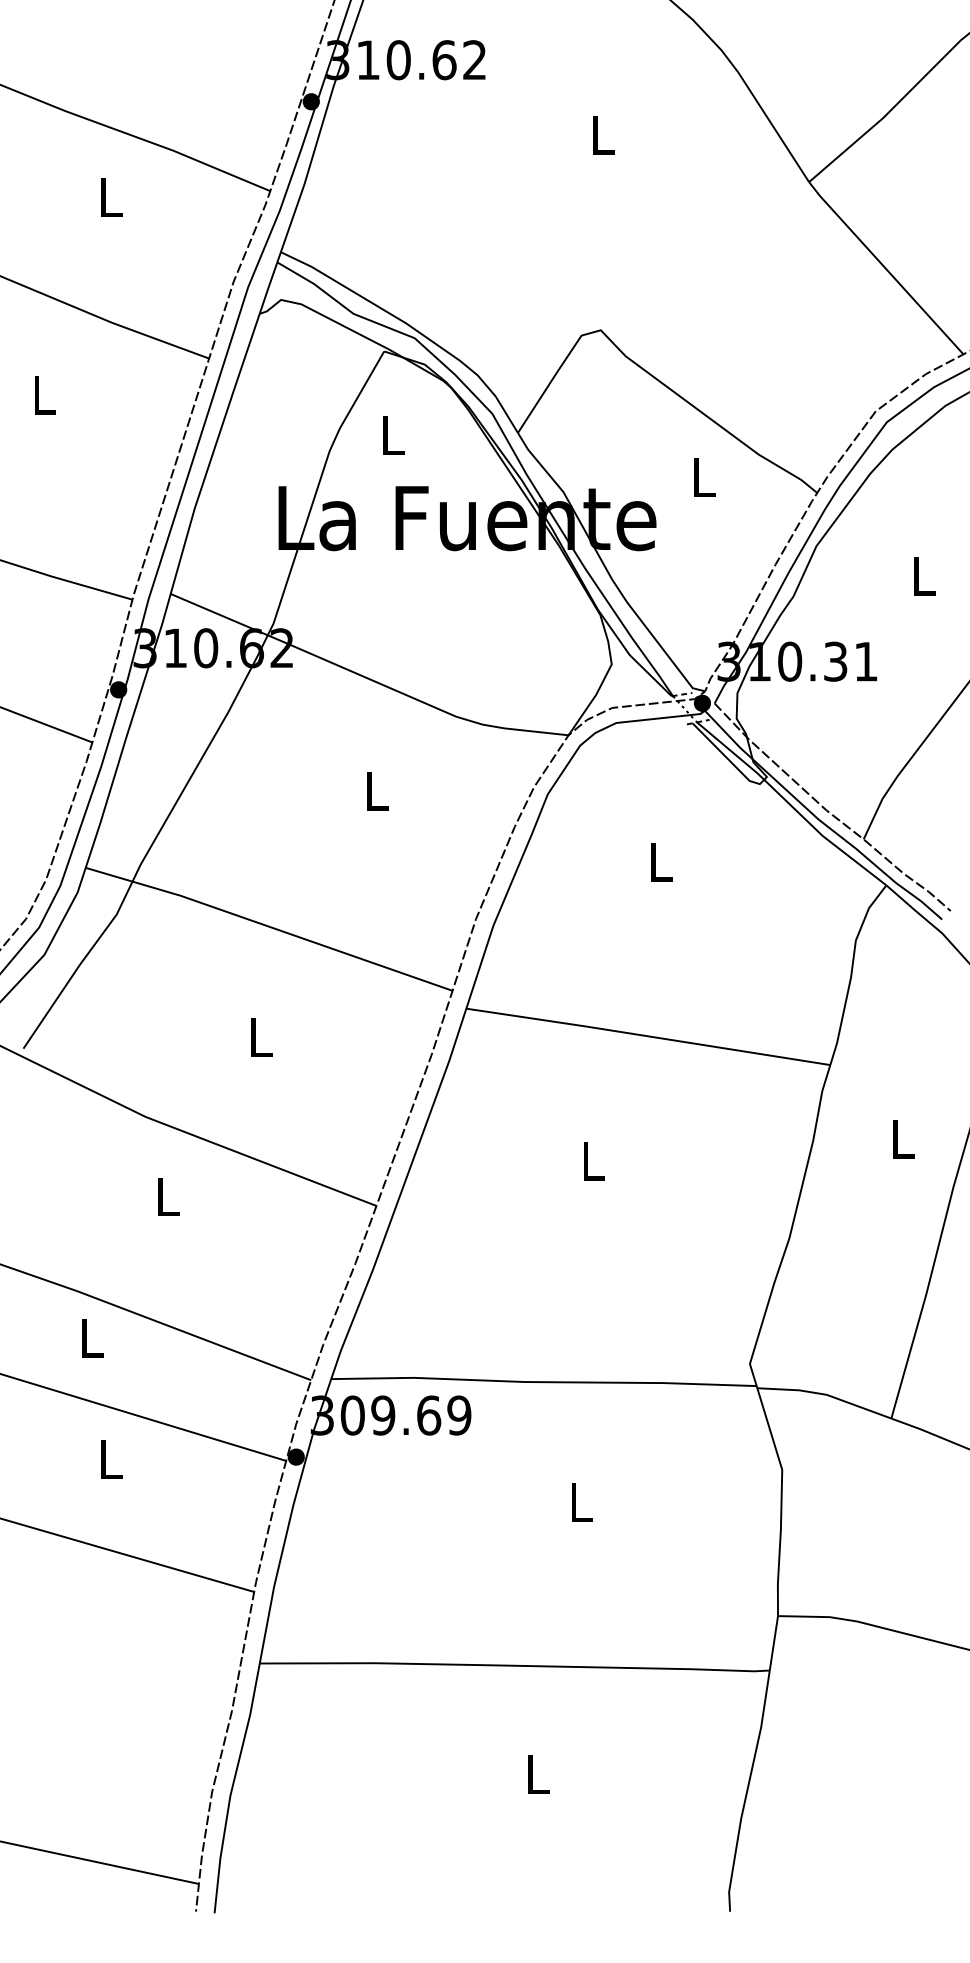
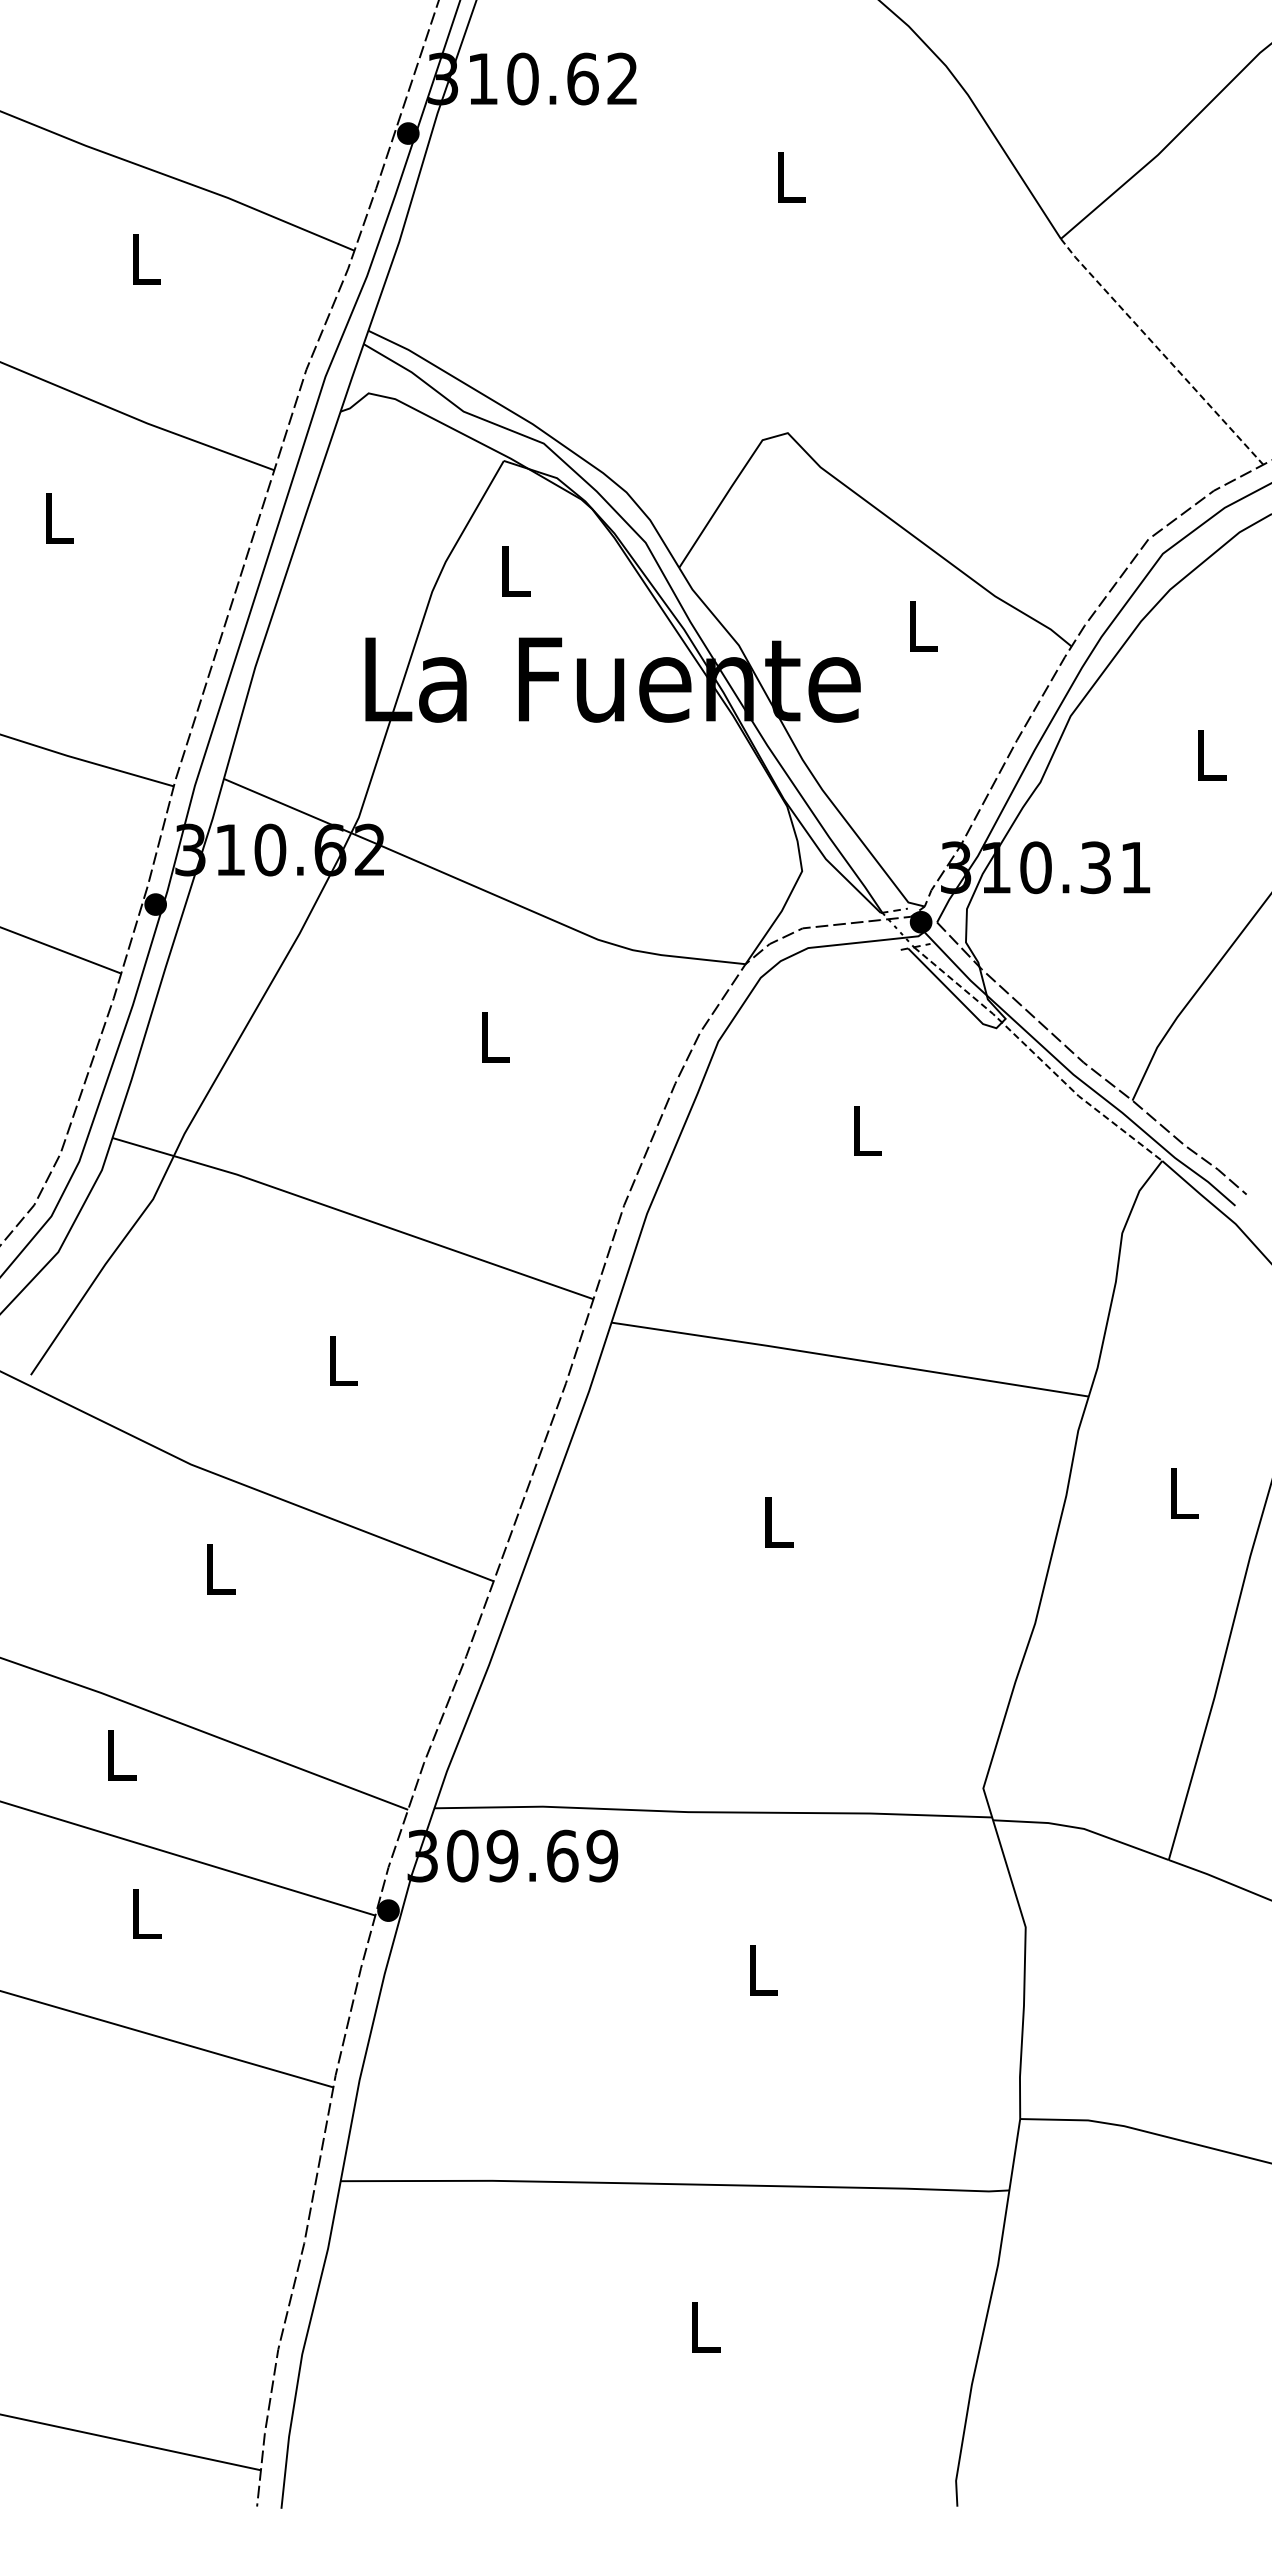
line: (885, 267) -> (1160, 351), solid -> dashed
line: (790, 805) -> (1036, 1056), solid -> dashed

